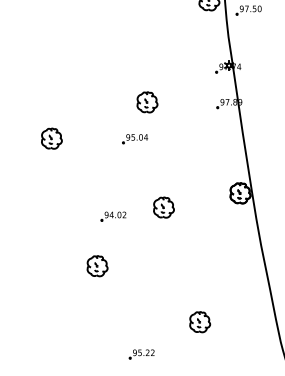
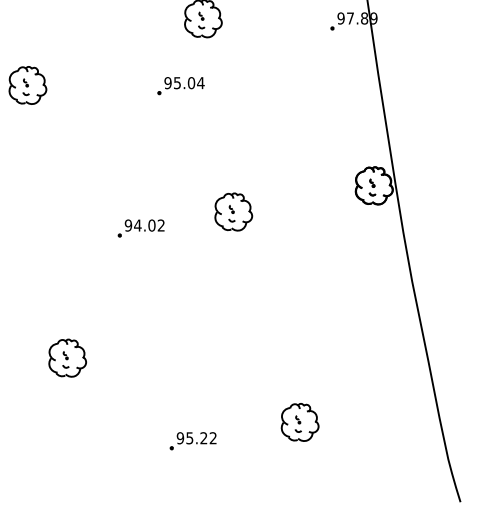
part: (97, 266) -> (67, 358), moved
part: (141, 354) -> (192, 441), moved

